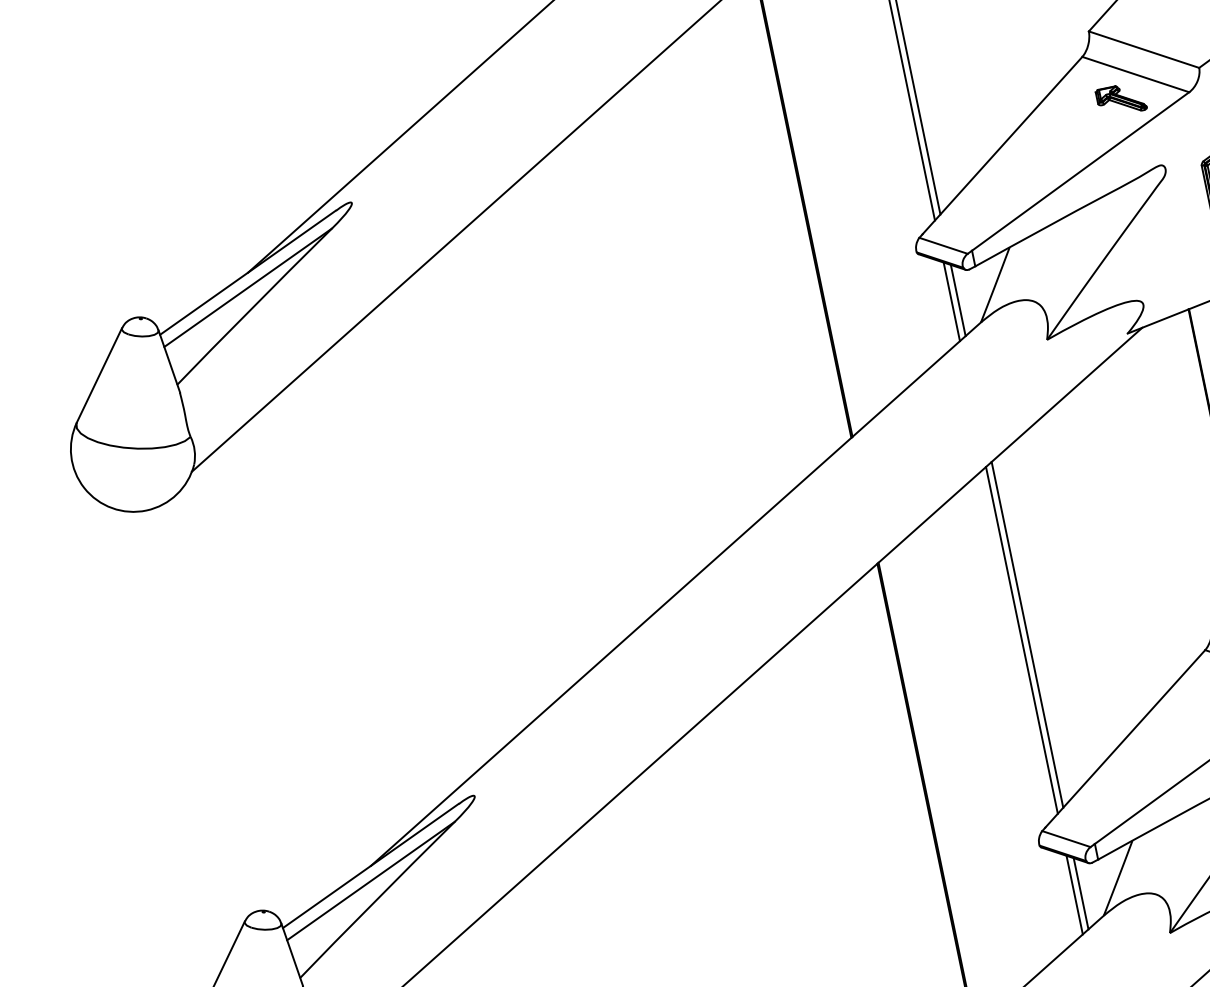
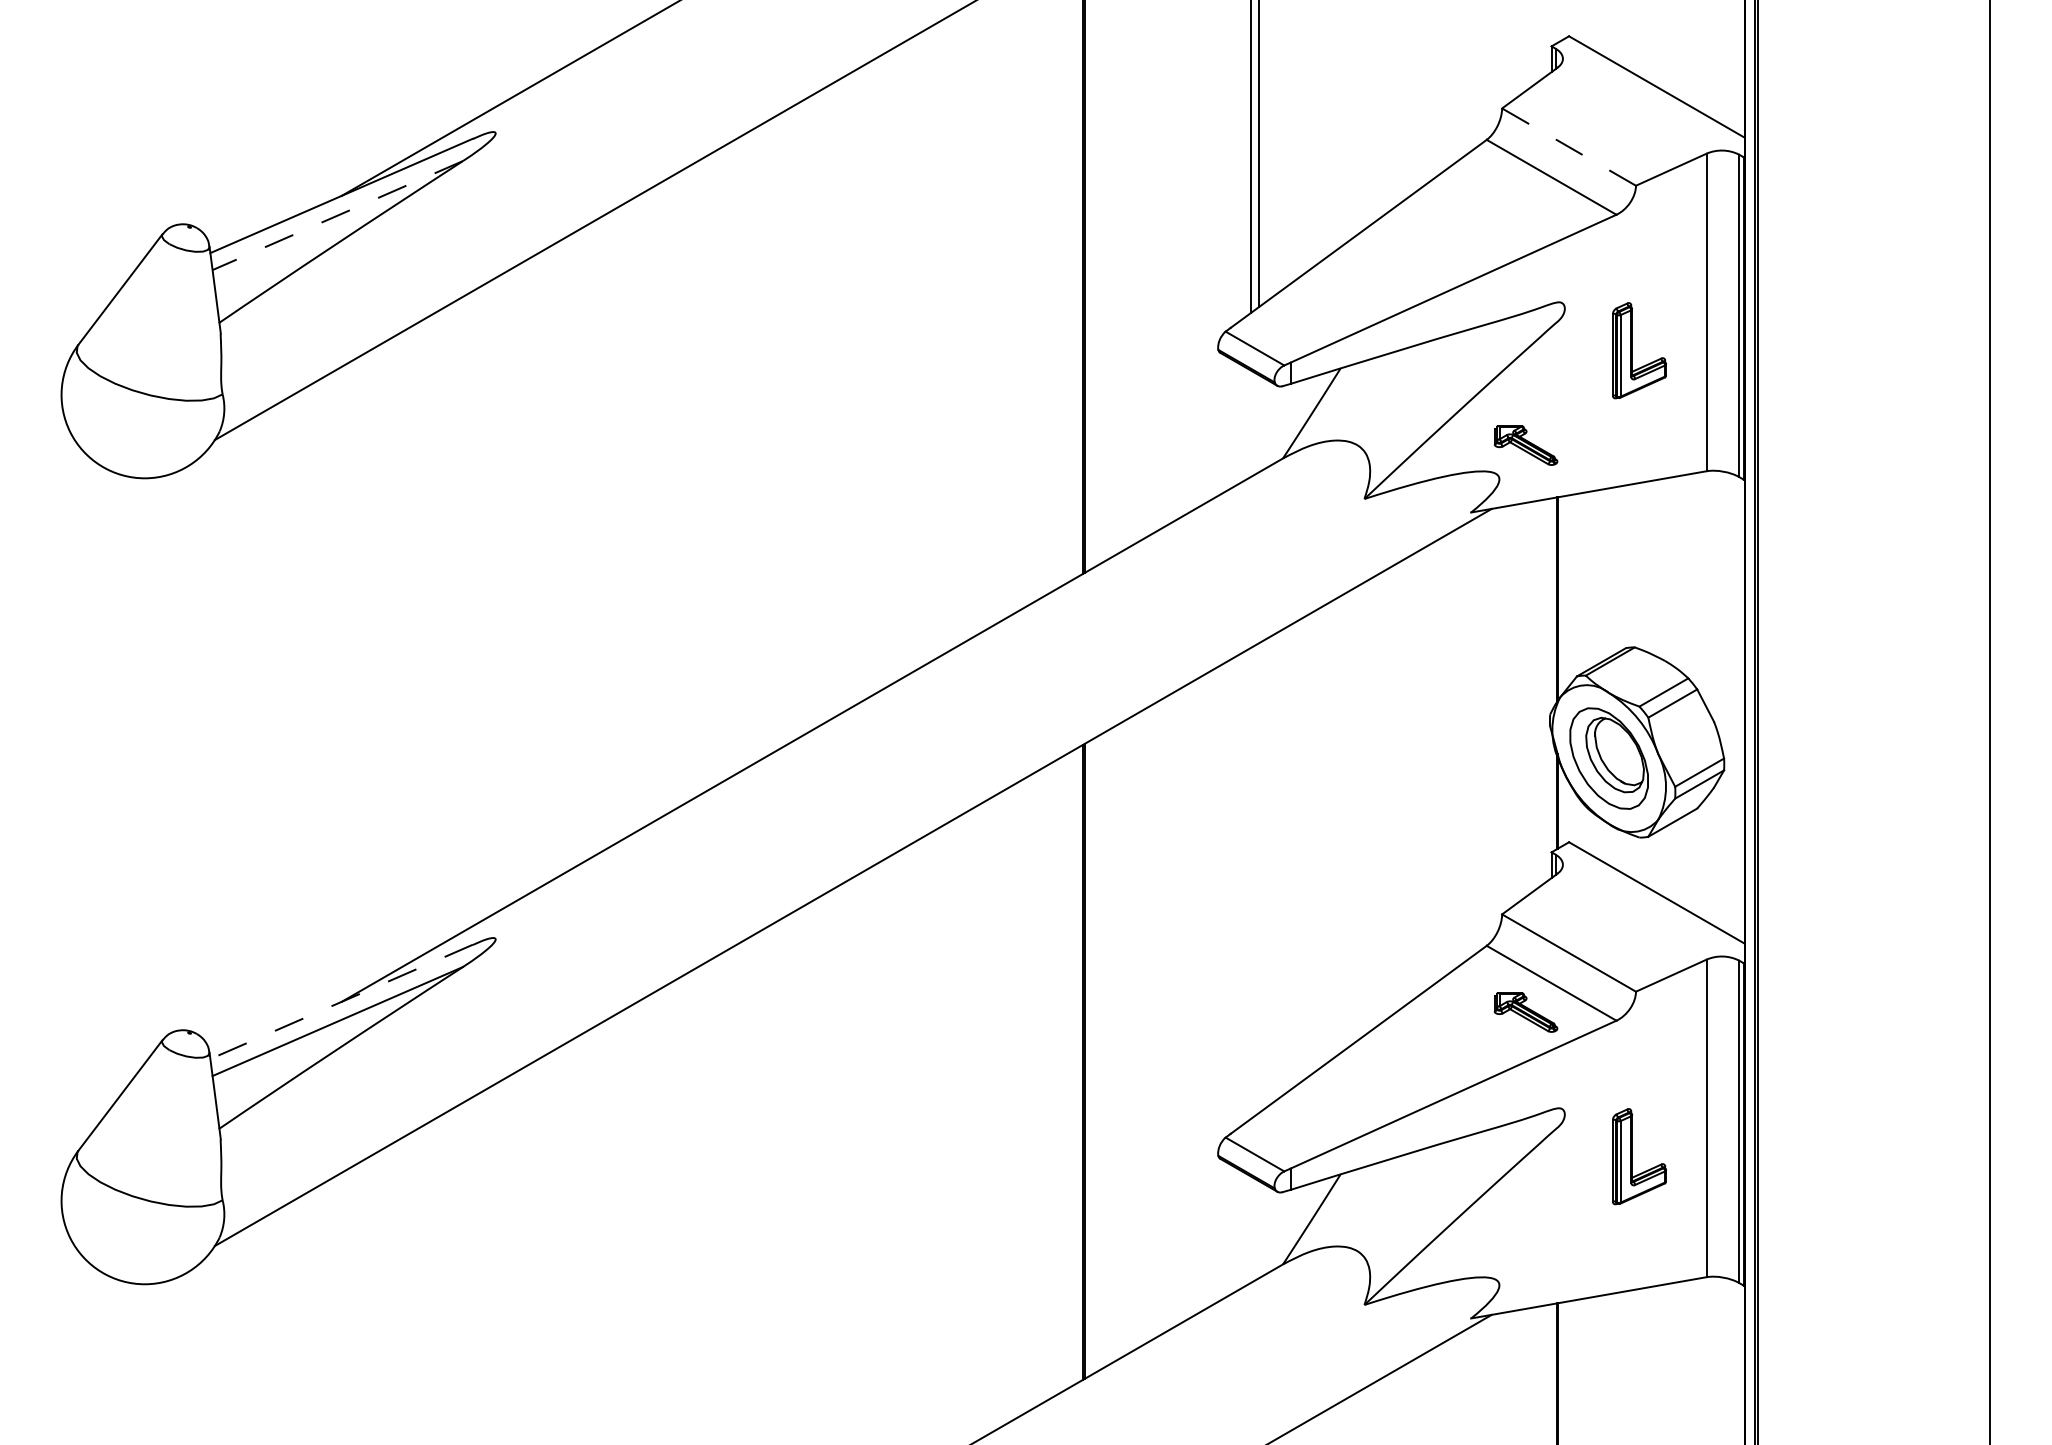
line: (1143, 49) -> (1568, 146), solid -> dashed
part: (1121, 99) -> (1526, 445), moved
line: (247, 287) -> (337, 215), solid -> dashed
line: (958, 300) -> (1259, 423), removed
line: (951, 301) -> (1250, 423), removed
line: (1027, 634) -> (1259, 877), removed
line: (1021, 640) -> (1250, 883), removed
line: (370, 866) -> (341, 1002), solid -> dashed
line: (1081, 893) -> (1259, 1229), removed
line: (1074, 894) -> (1250, 1229), removed

